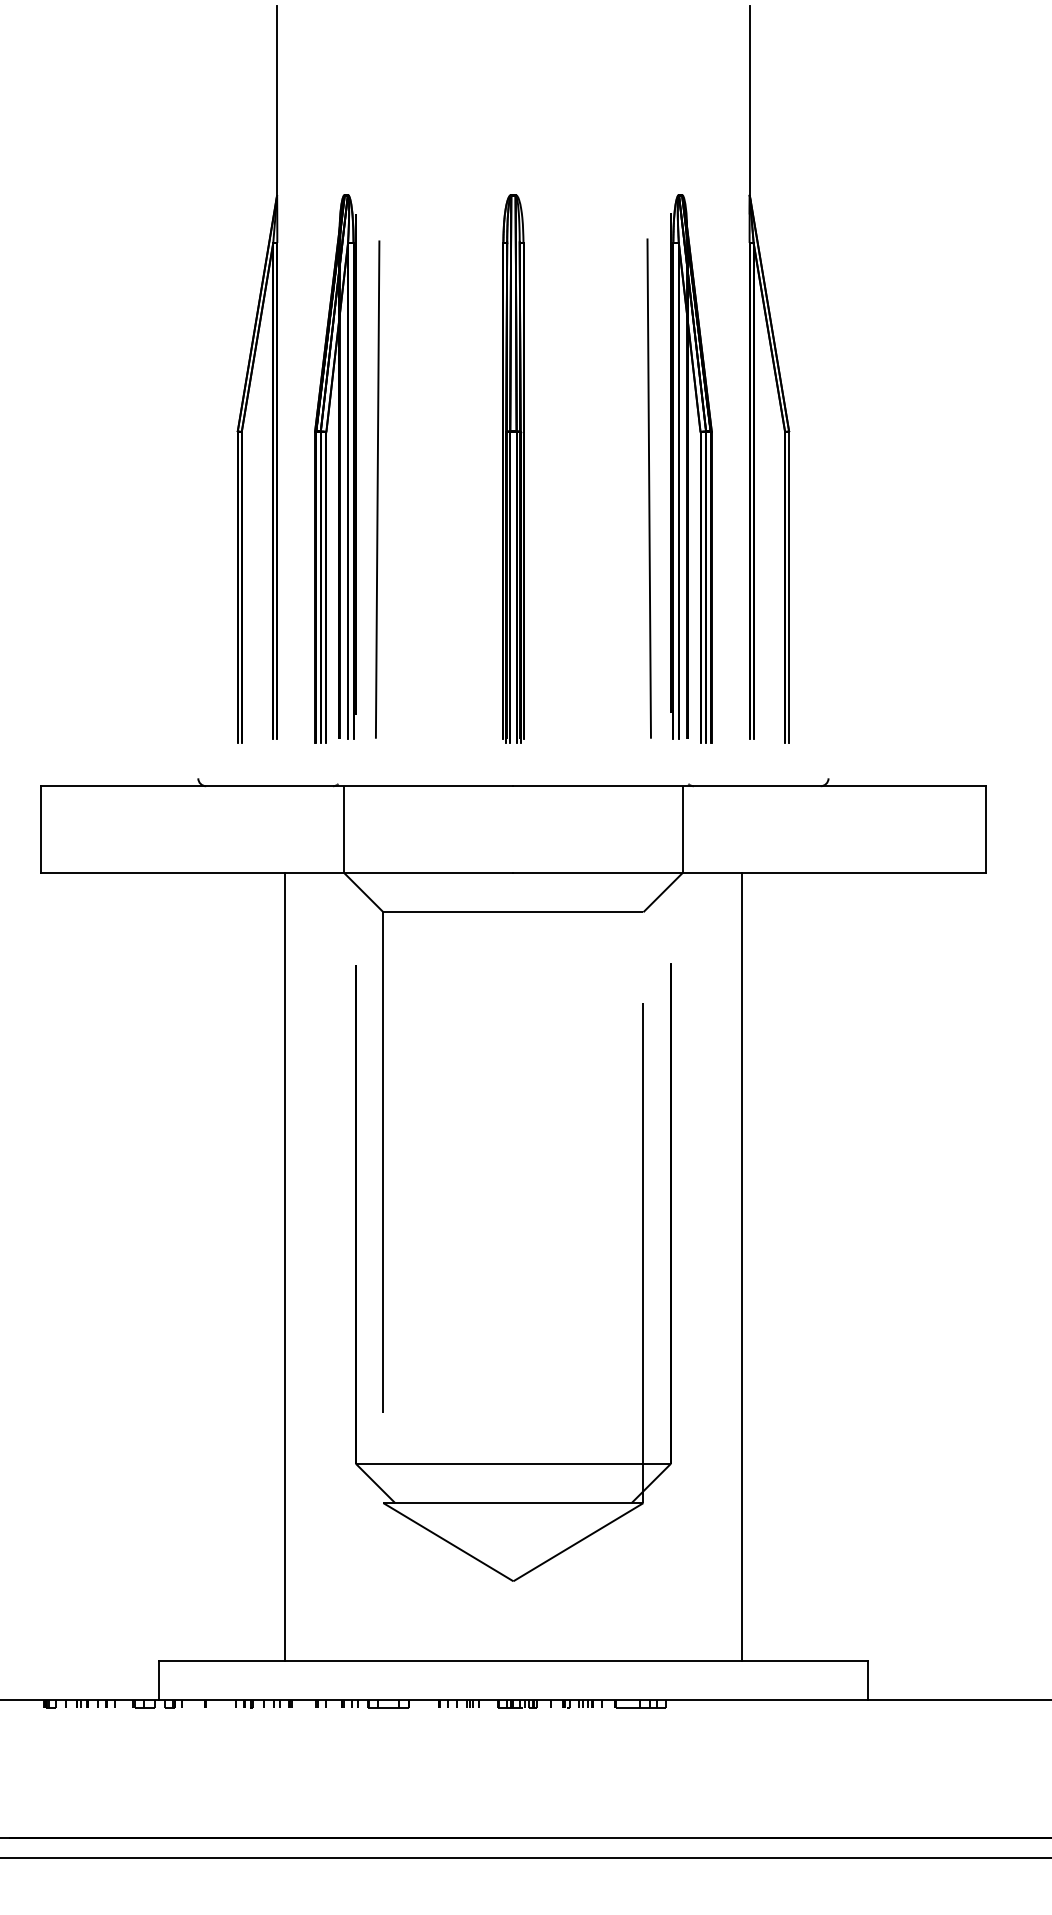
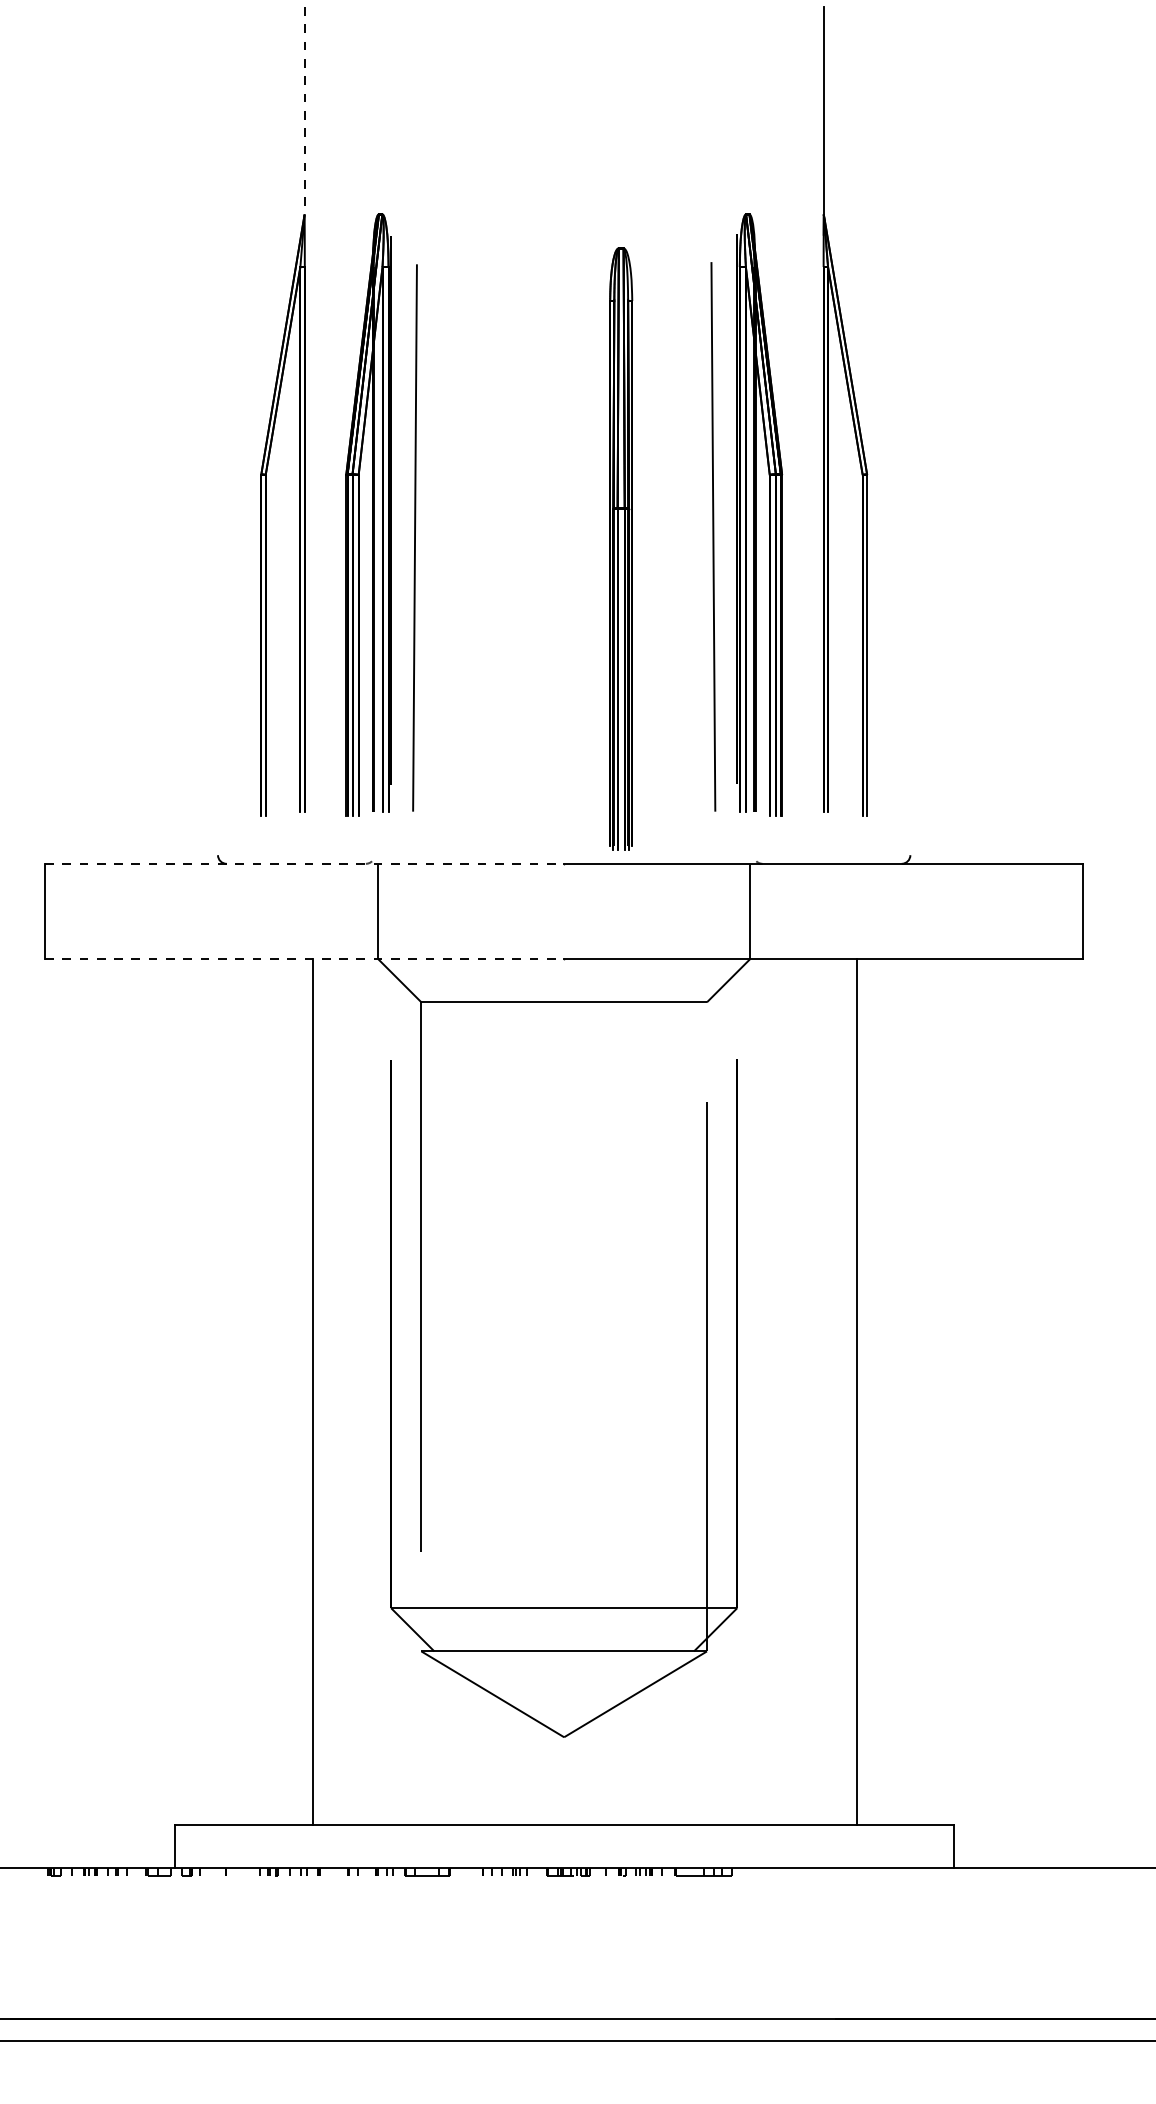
line: (277, 101) -> (304, 111), solid -> dashed
part: (513, 468) -> (621, 548), moved
line: (277, 785) -> (304, 863), solid -> dashed
line: (277, 873) -> (304, 959), solid -> dashed
line: (742, 1266) -> (857, 1391), moved

